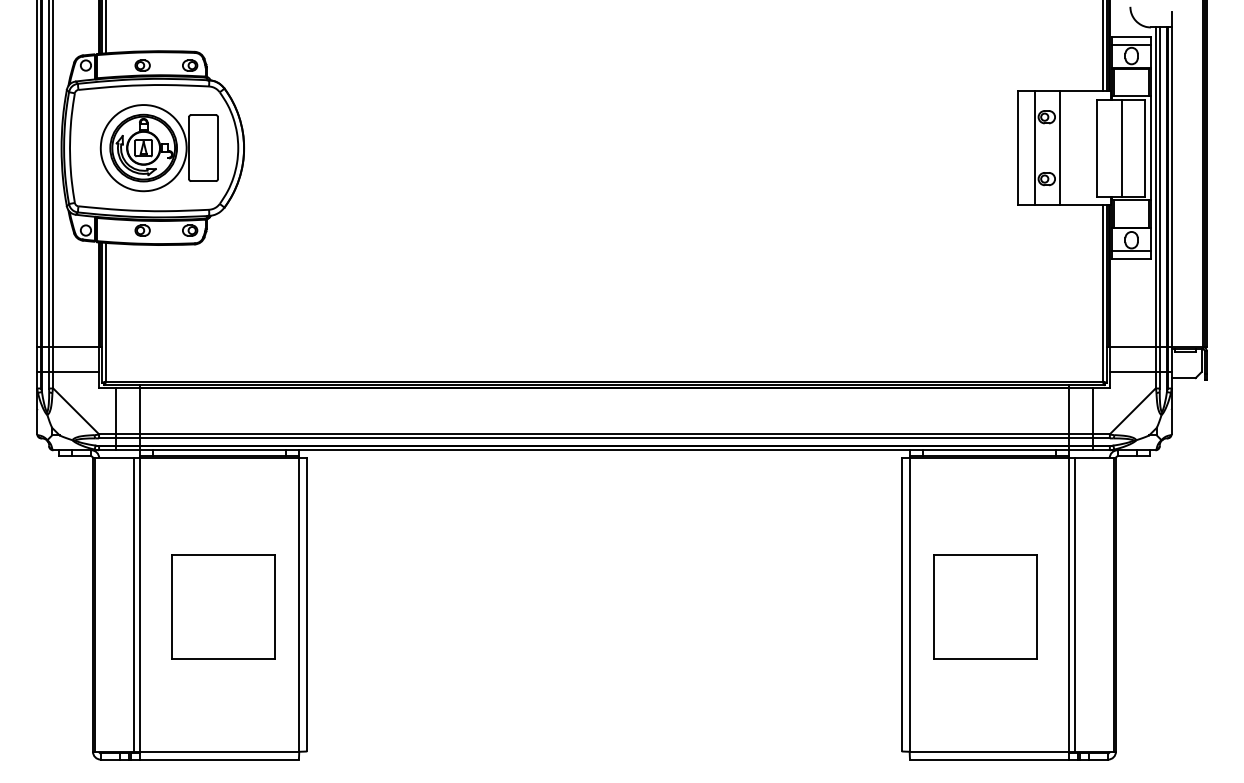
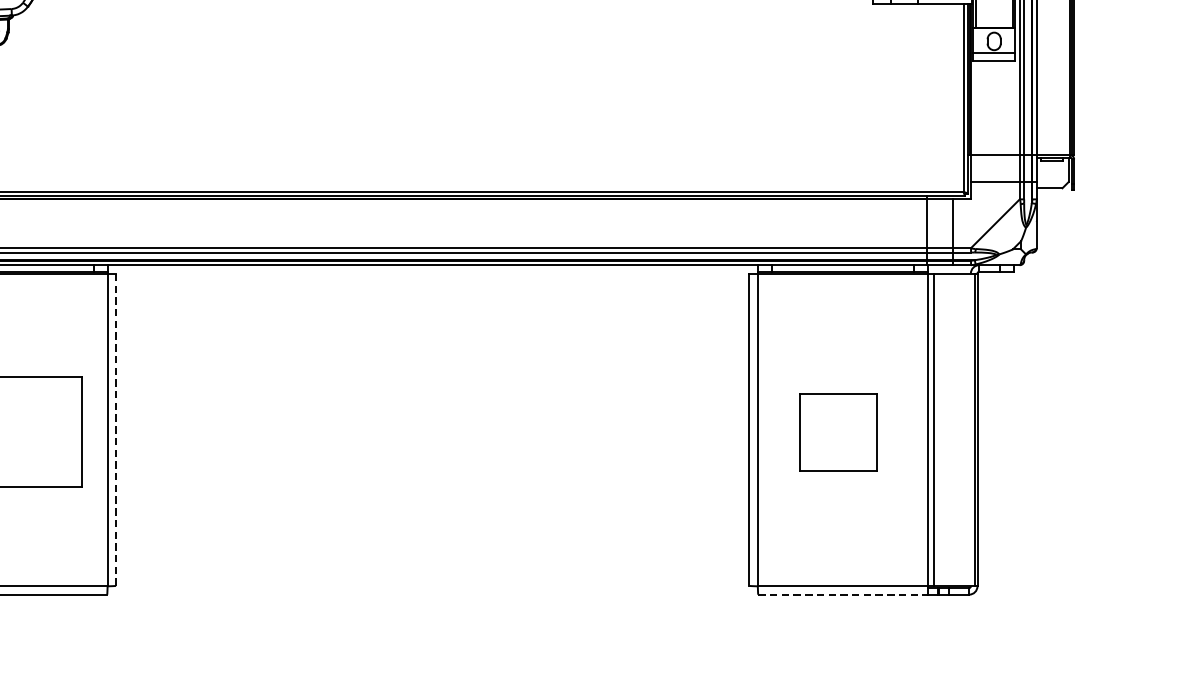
line: (307, 604) -> (116, 429), solid -> dashed
part: (985, 606) -> (838, 431), size x0.7
line: (989, 759) -> (842, 594), solid -> dashed

